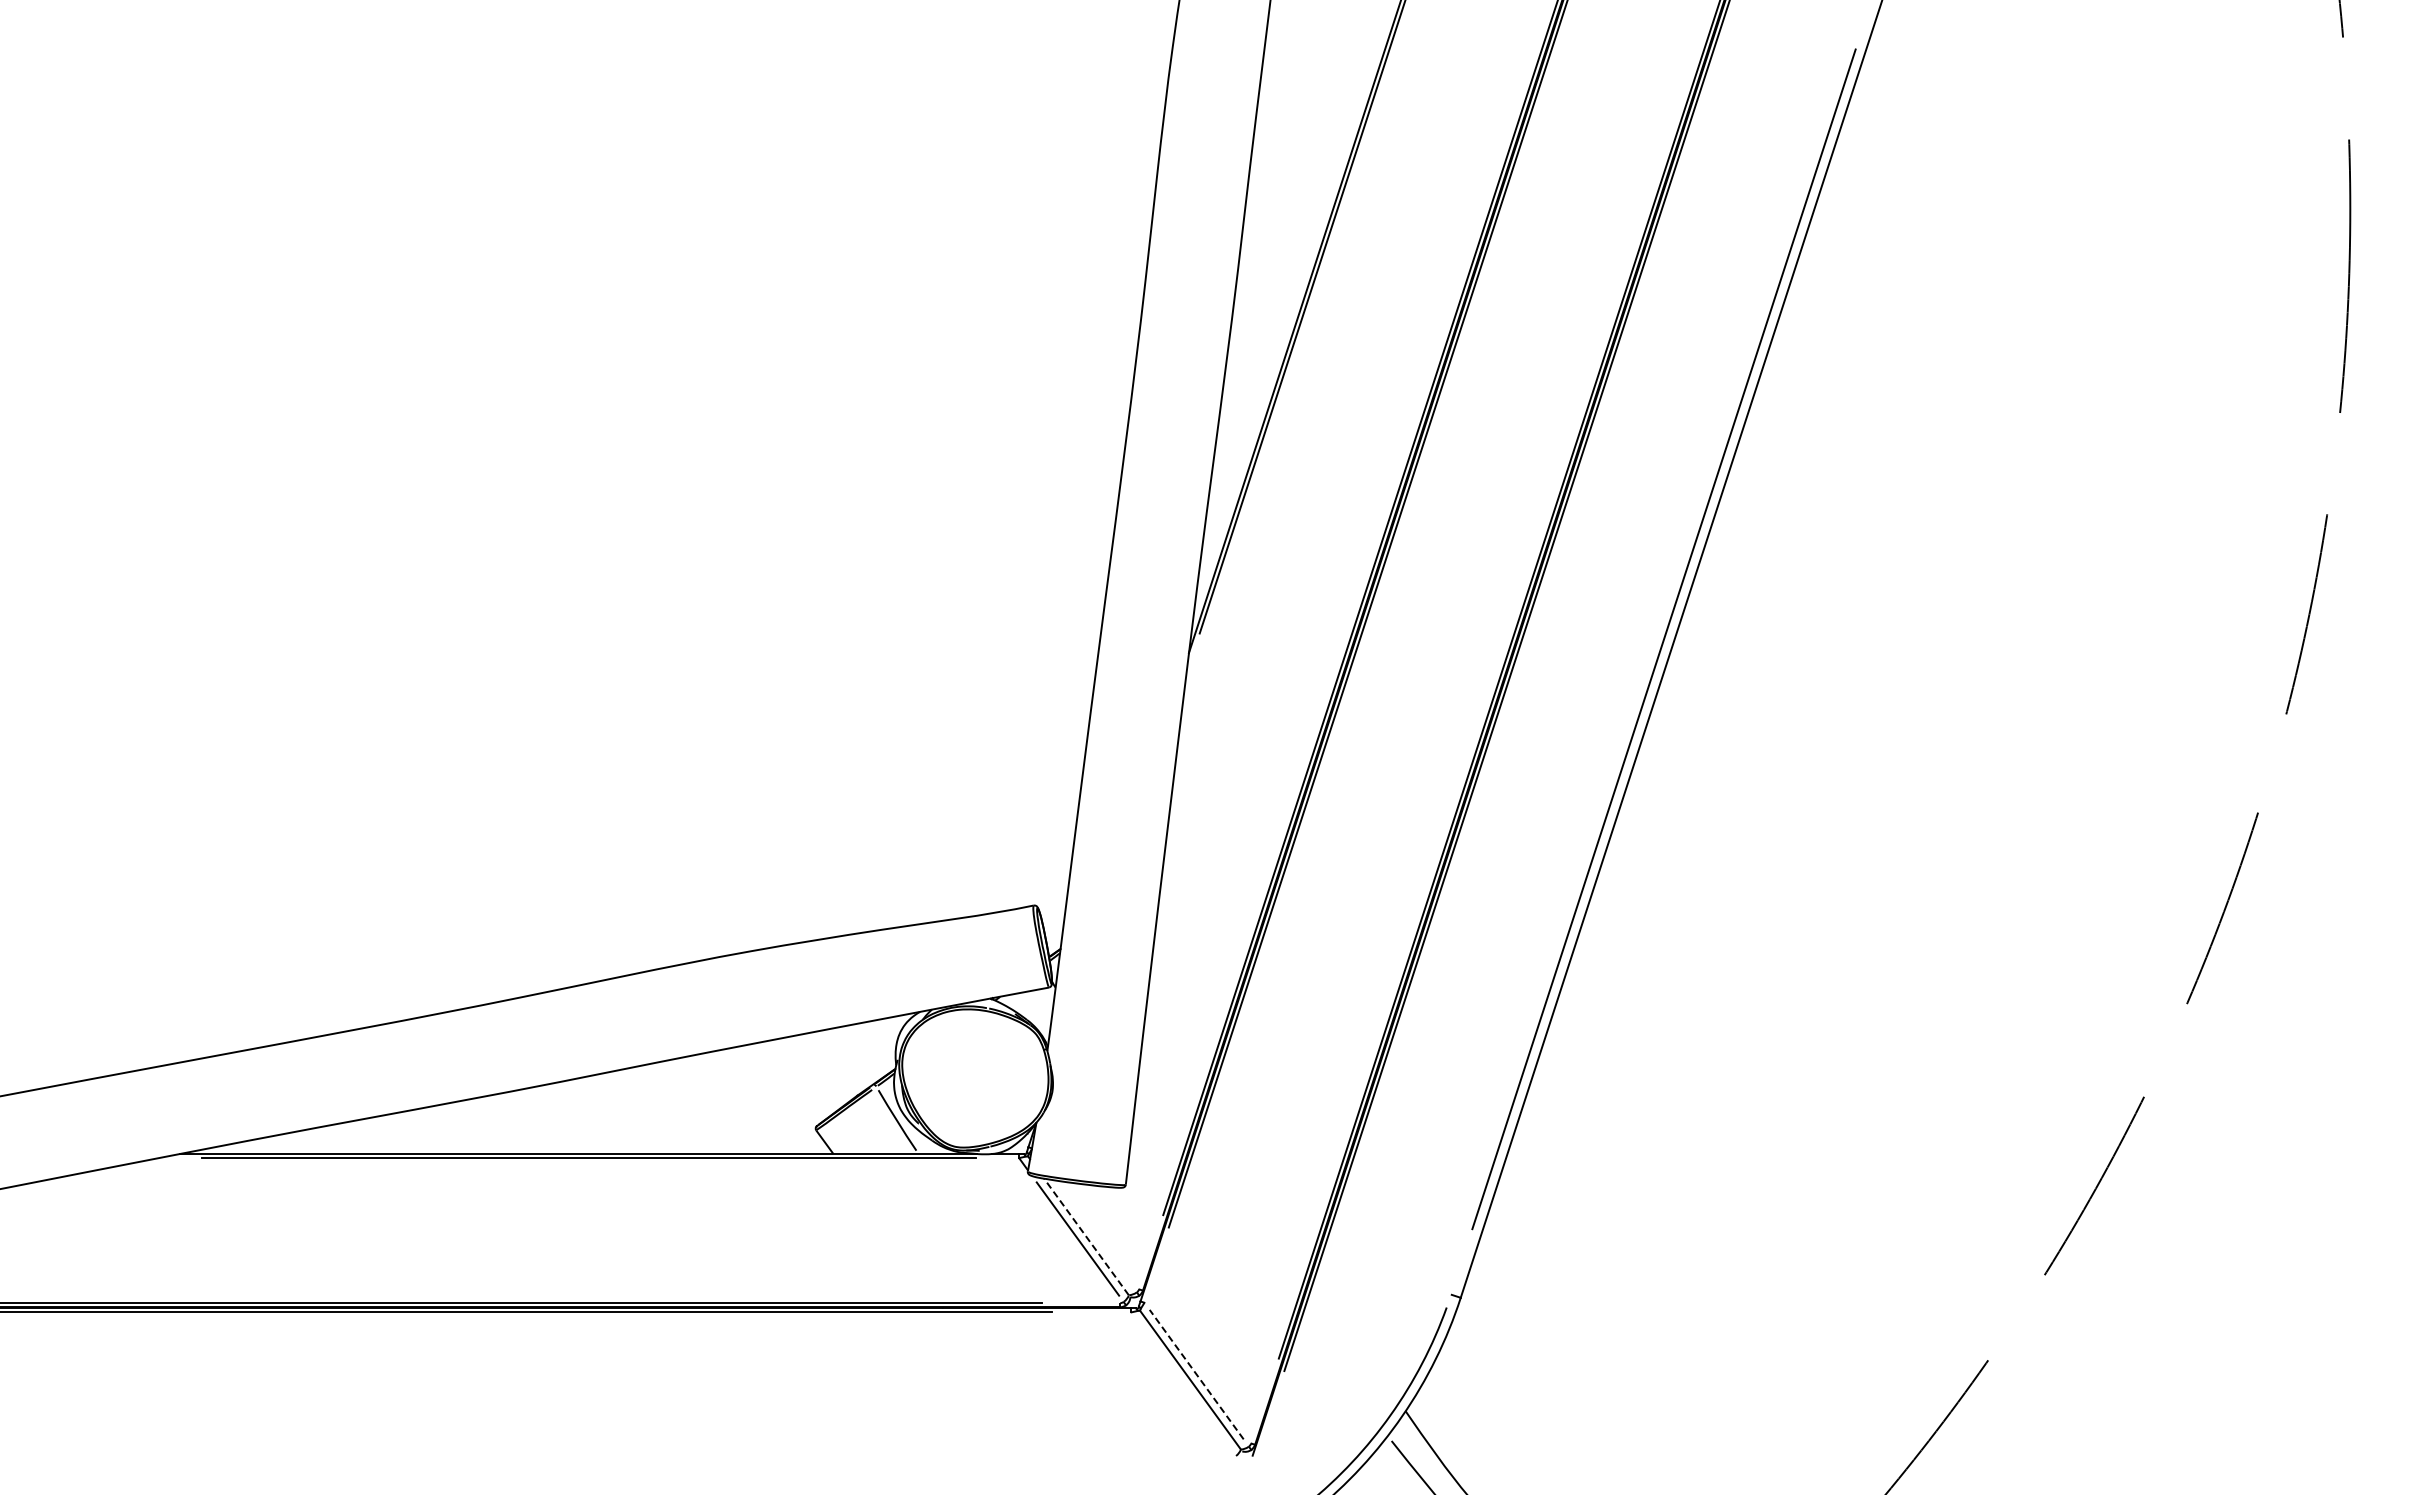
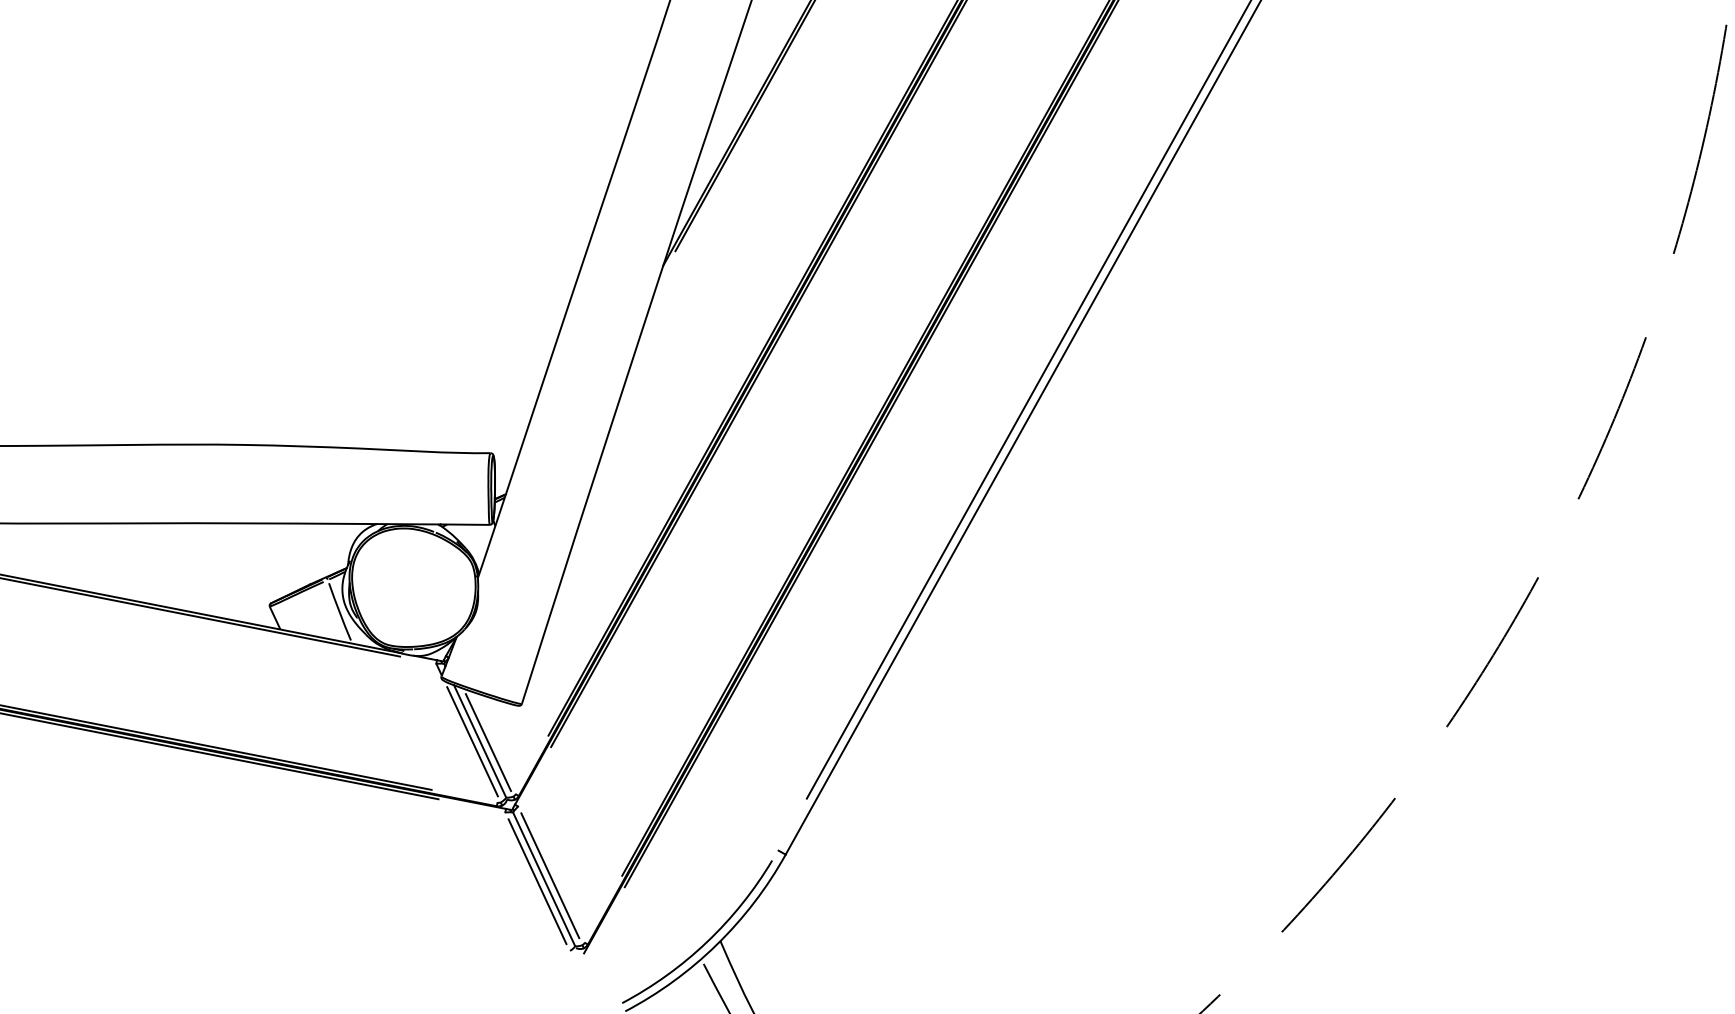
line: (1086, 1236) -> (480, 741), dashed -> solid
line: (1095, 1236) -> (487, 742), added
line: (1196, 1374) -> (550, 875), dashed -> solid
line: (1183, 1384) -> (537, 881), added

